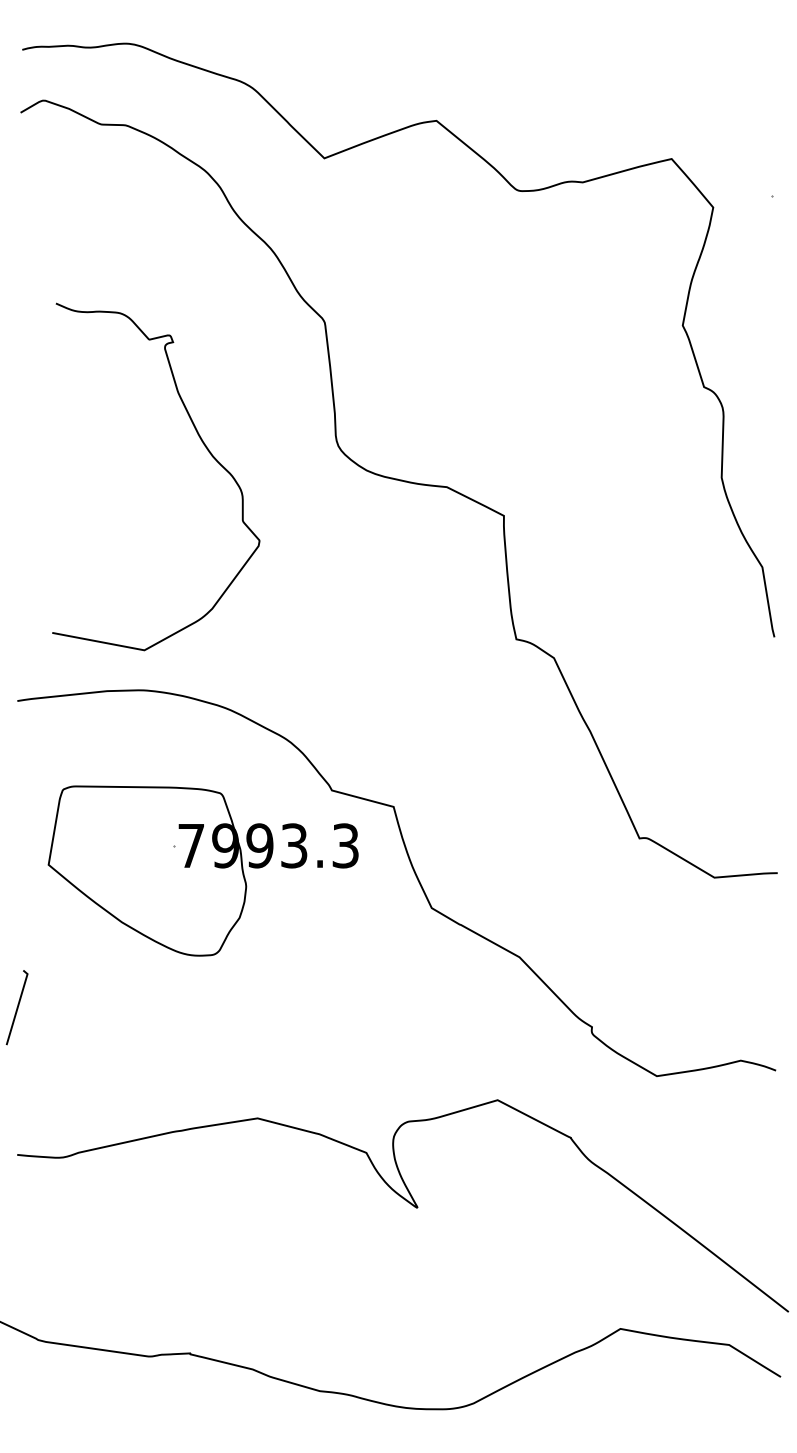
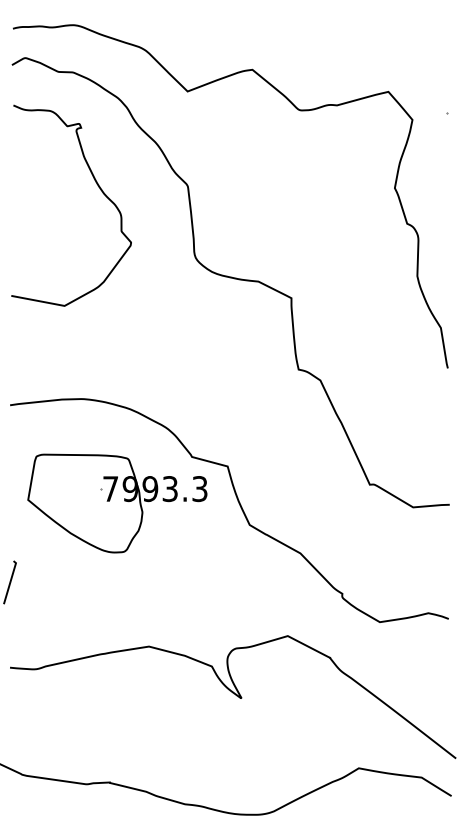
curve: (203, 445) -> (98, 187), moved

